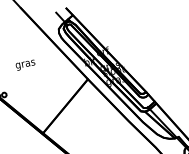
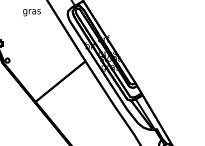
text: (25, 65) -> (31, 12), moved

